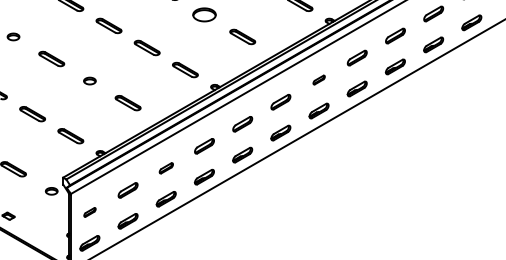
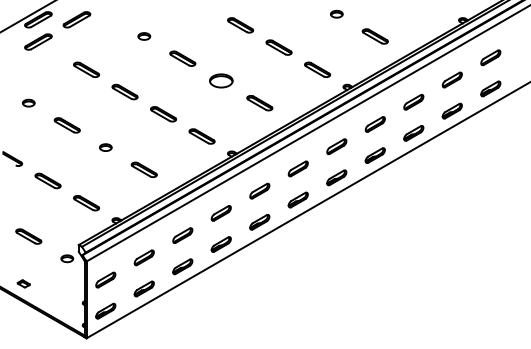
part: (318, 79) -> (336, 146), size x1.67
part: (166, 168) -> (182, 235), size x1.43
part: (89, 211) -> (105, 279), size x1.67

